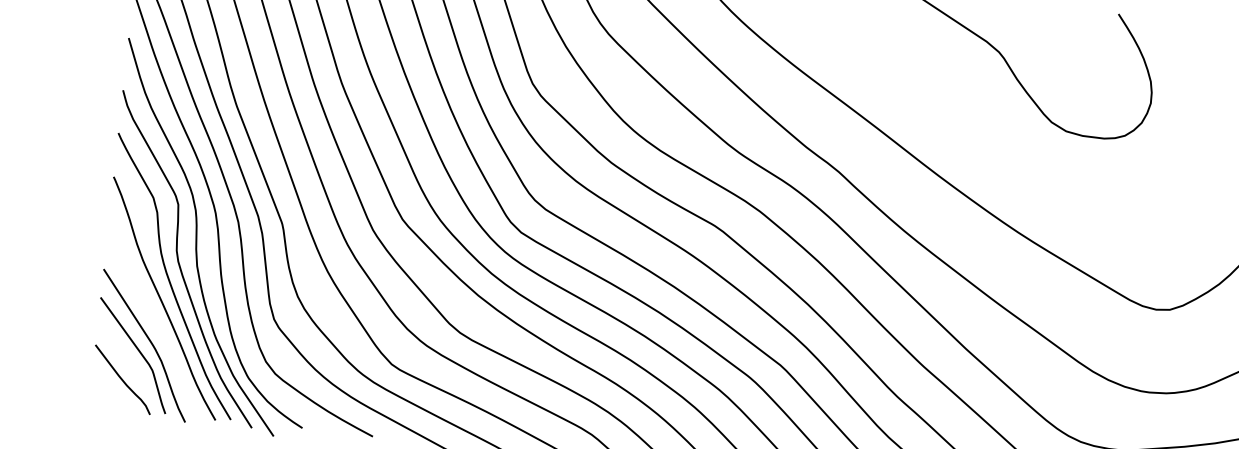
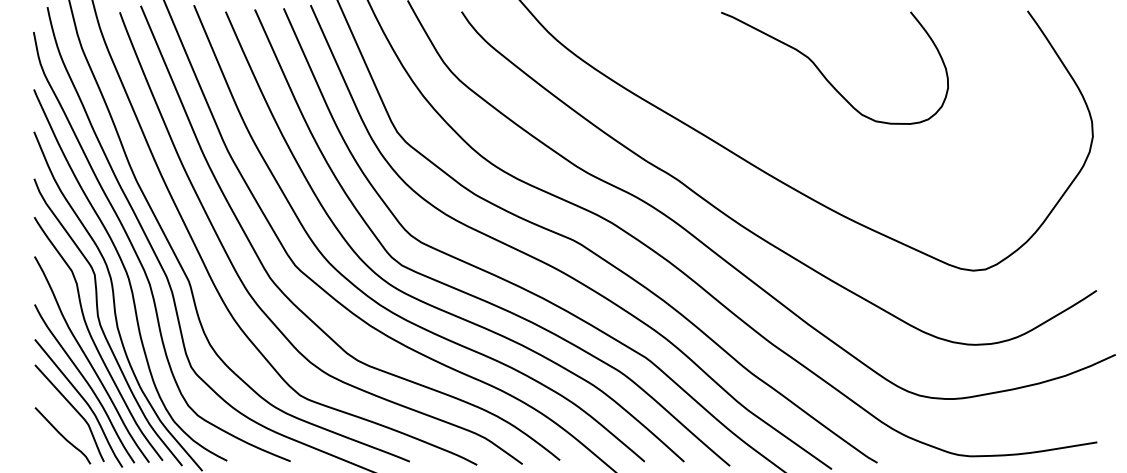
curve: (155, 324) -> (86, 383), added

